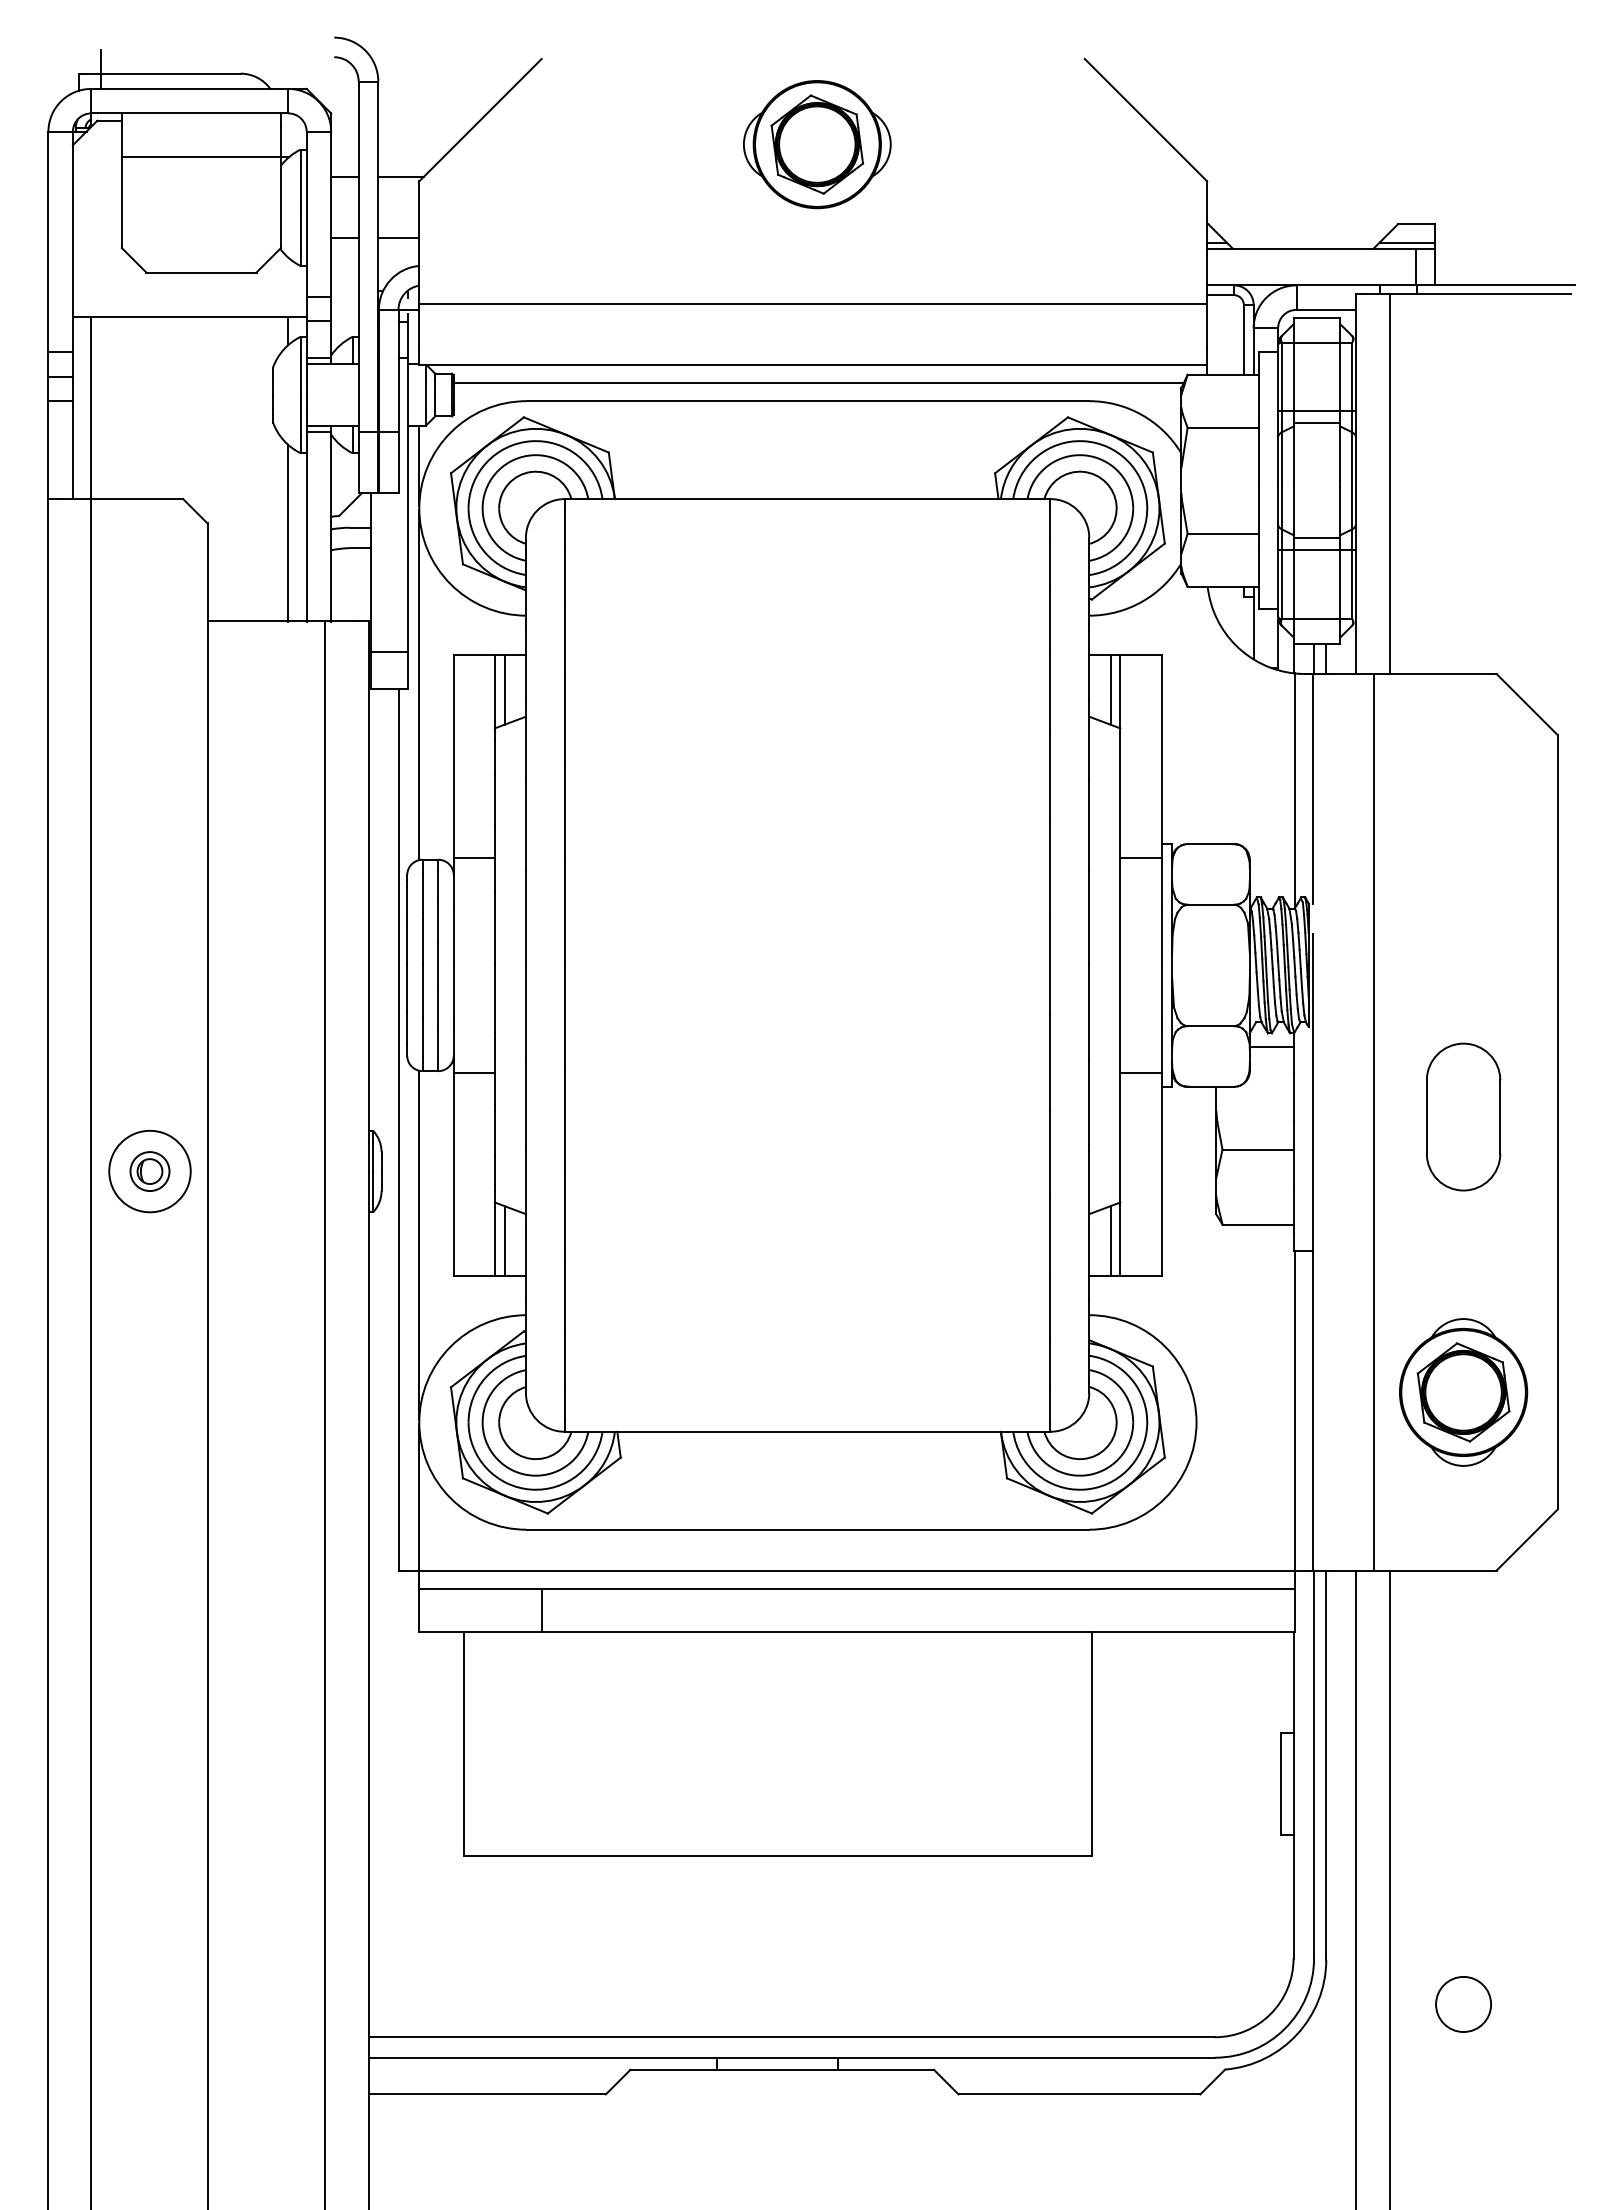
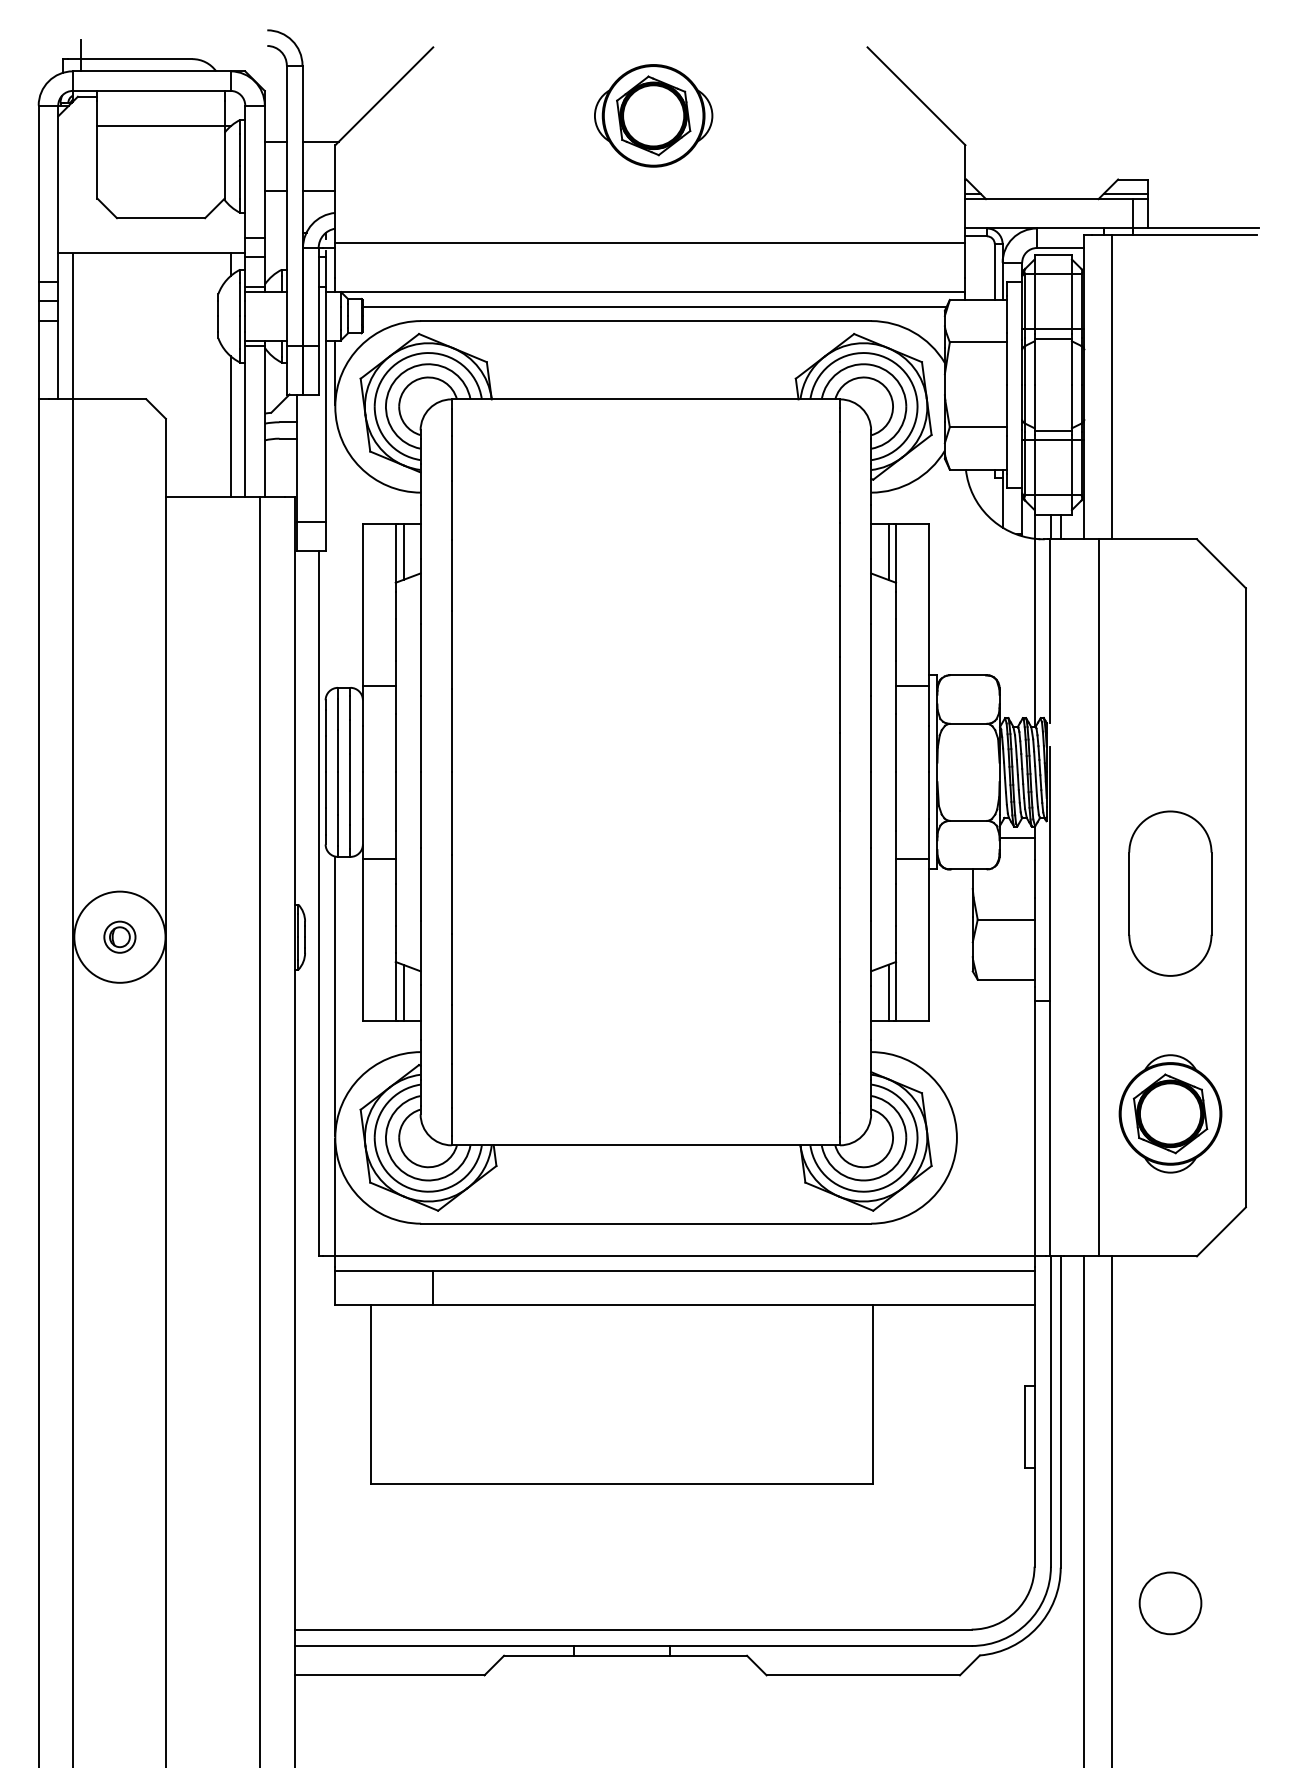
line: (419, 685) -> (335, 548), removed
part: (1463, 1116) -> (1170, 893), size x1.4
circle: (149, 1171) -> (119, 937), size x1.4
circle: (1463, 2004) -> (1170, 1603), size x1.4

